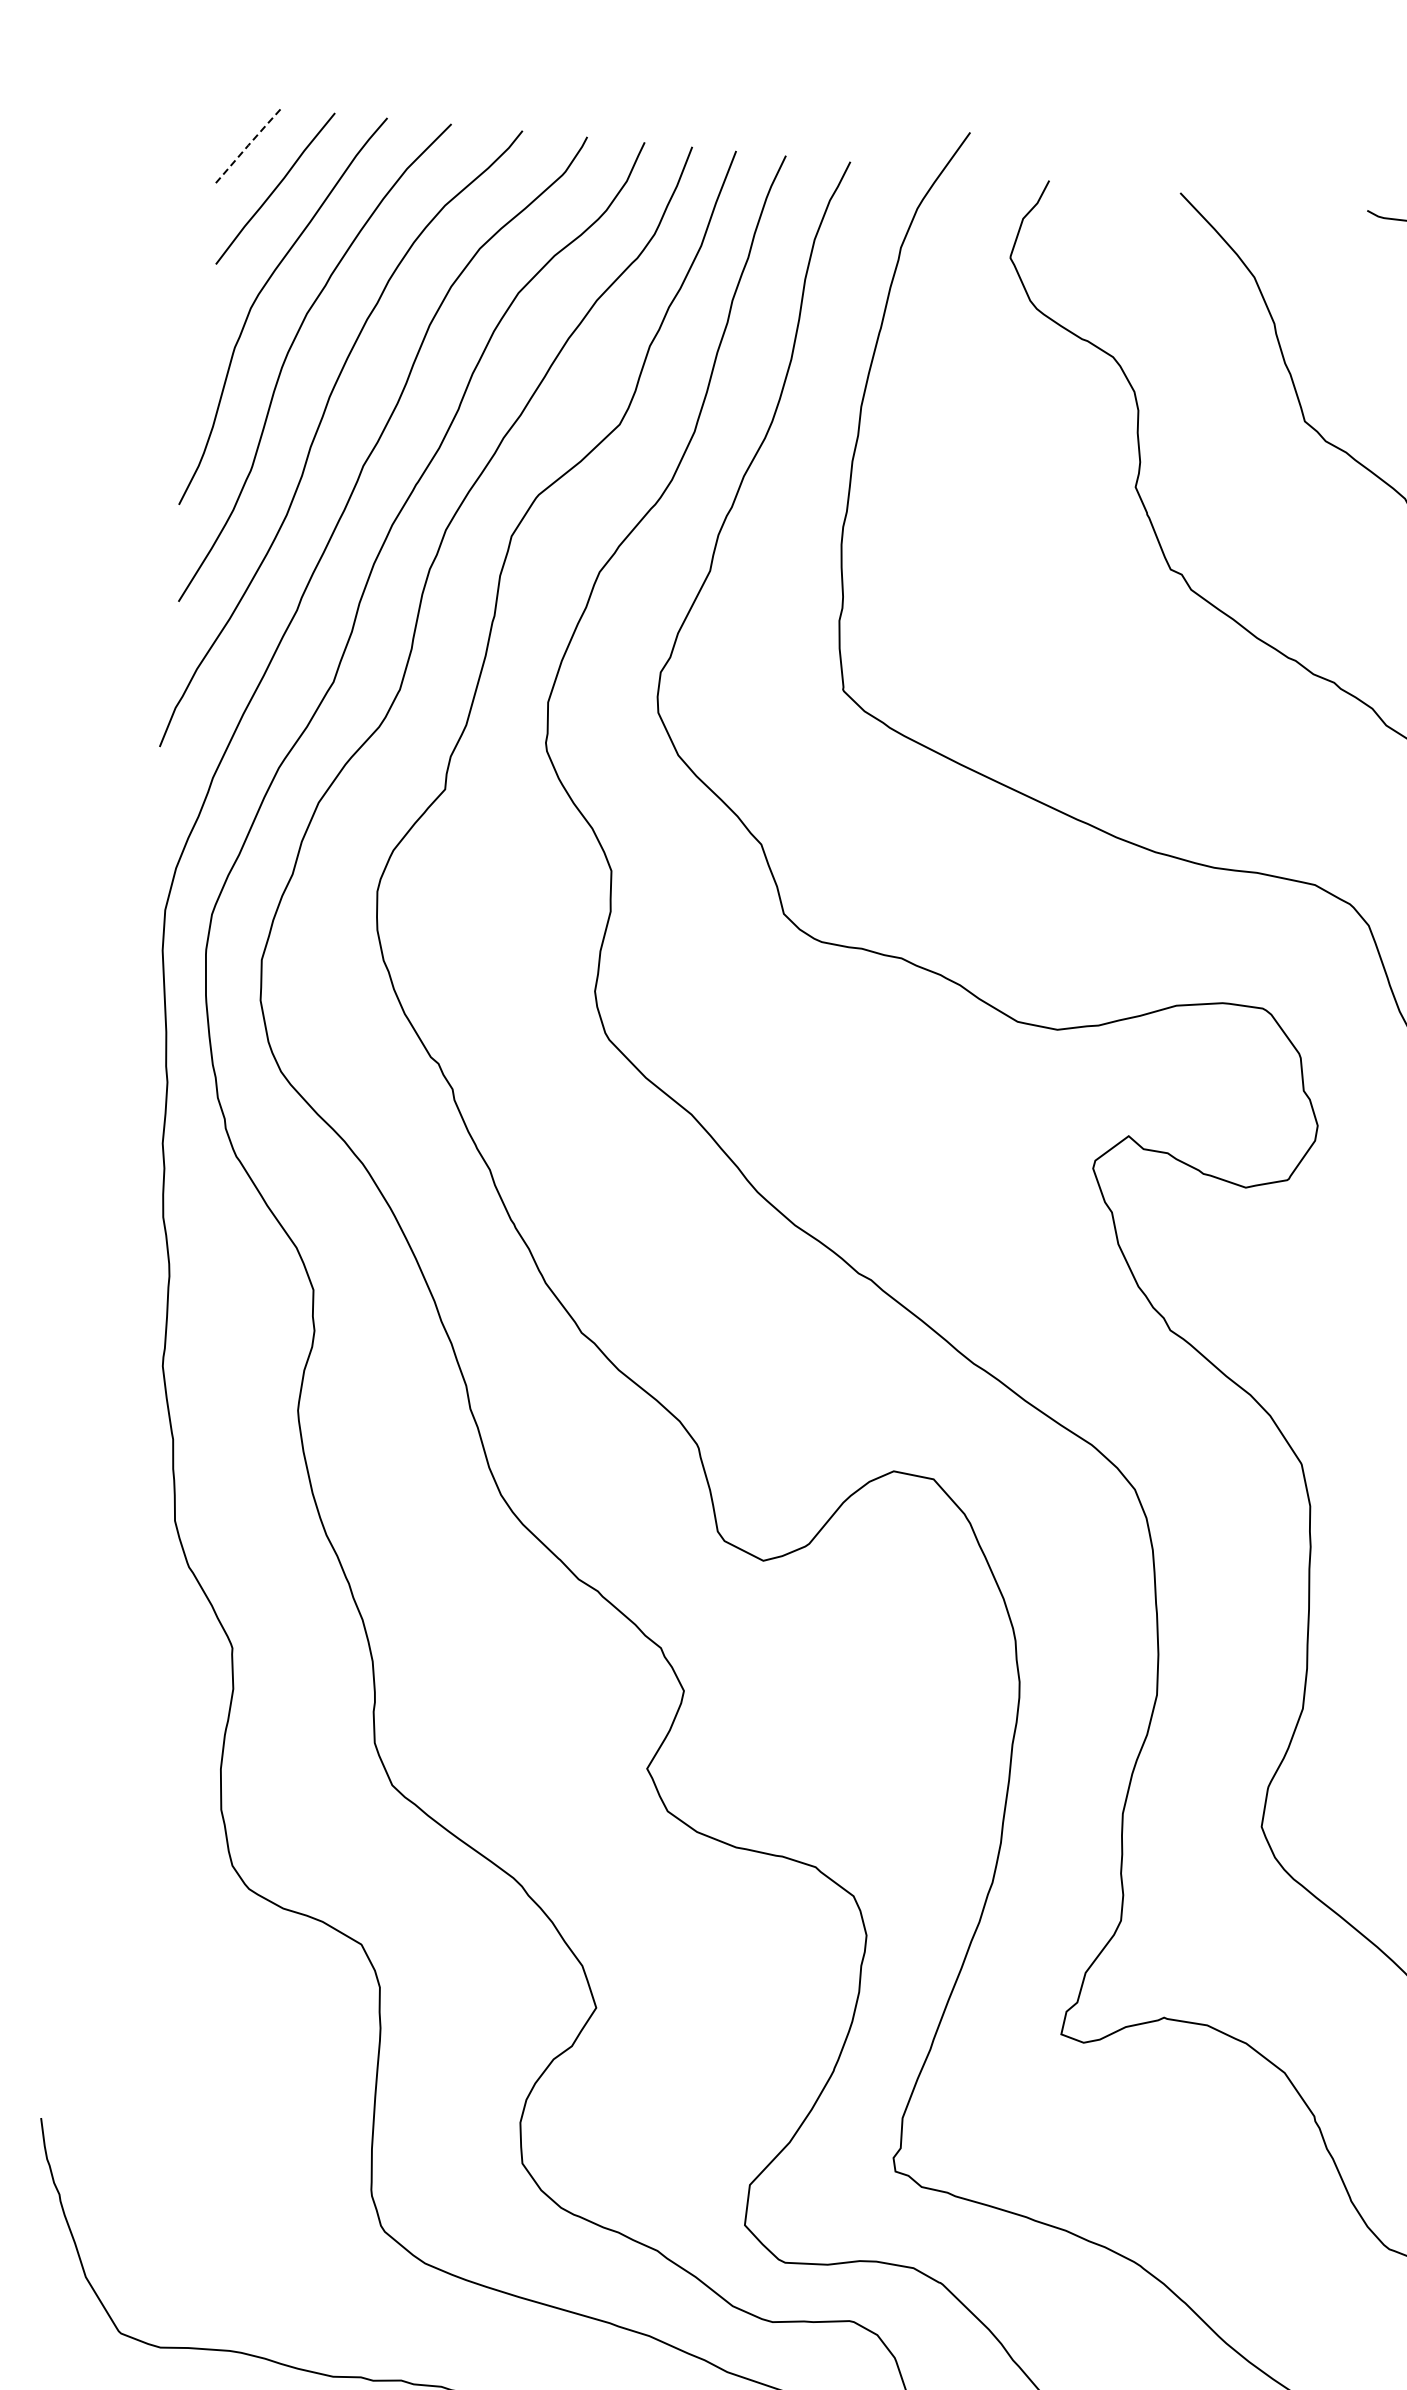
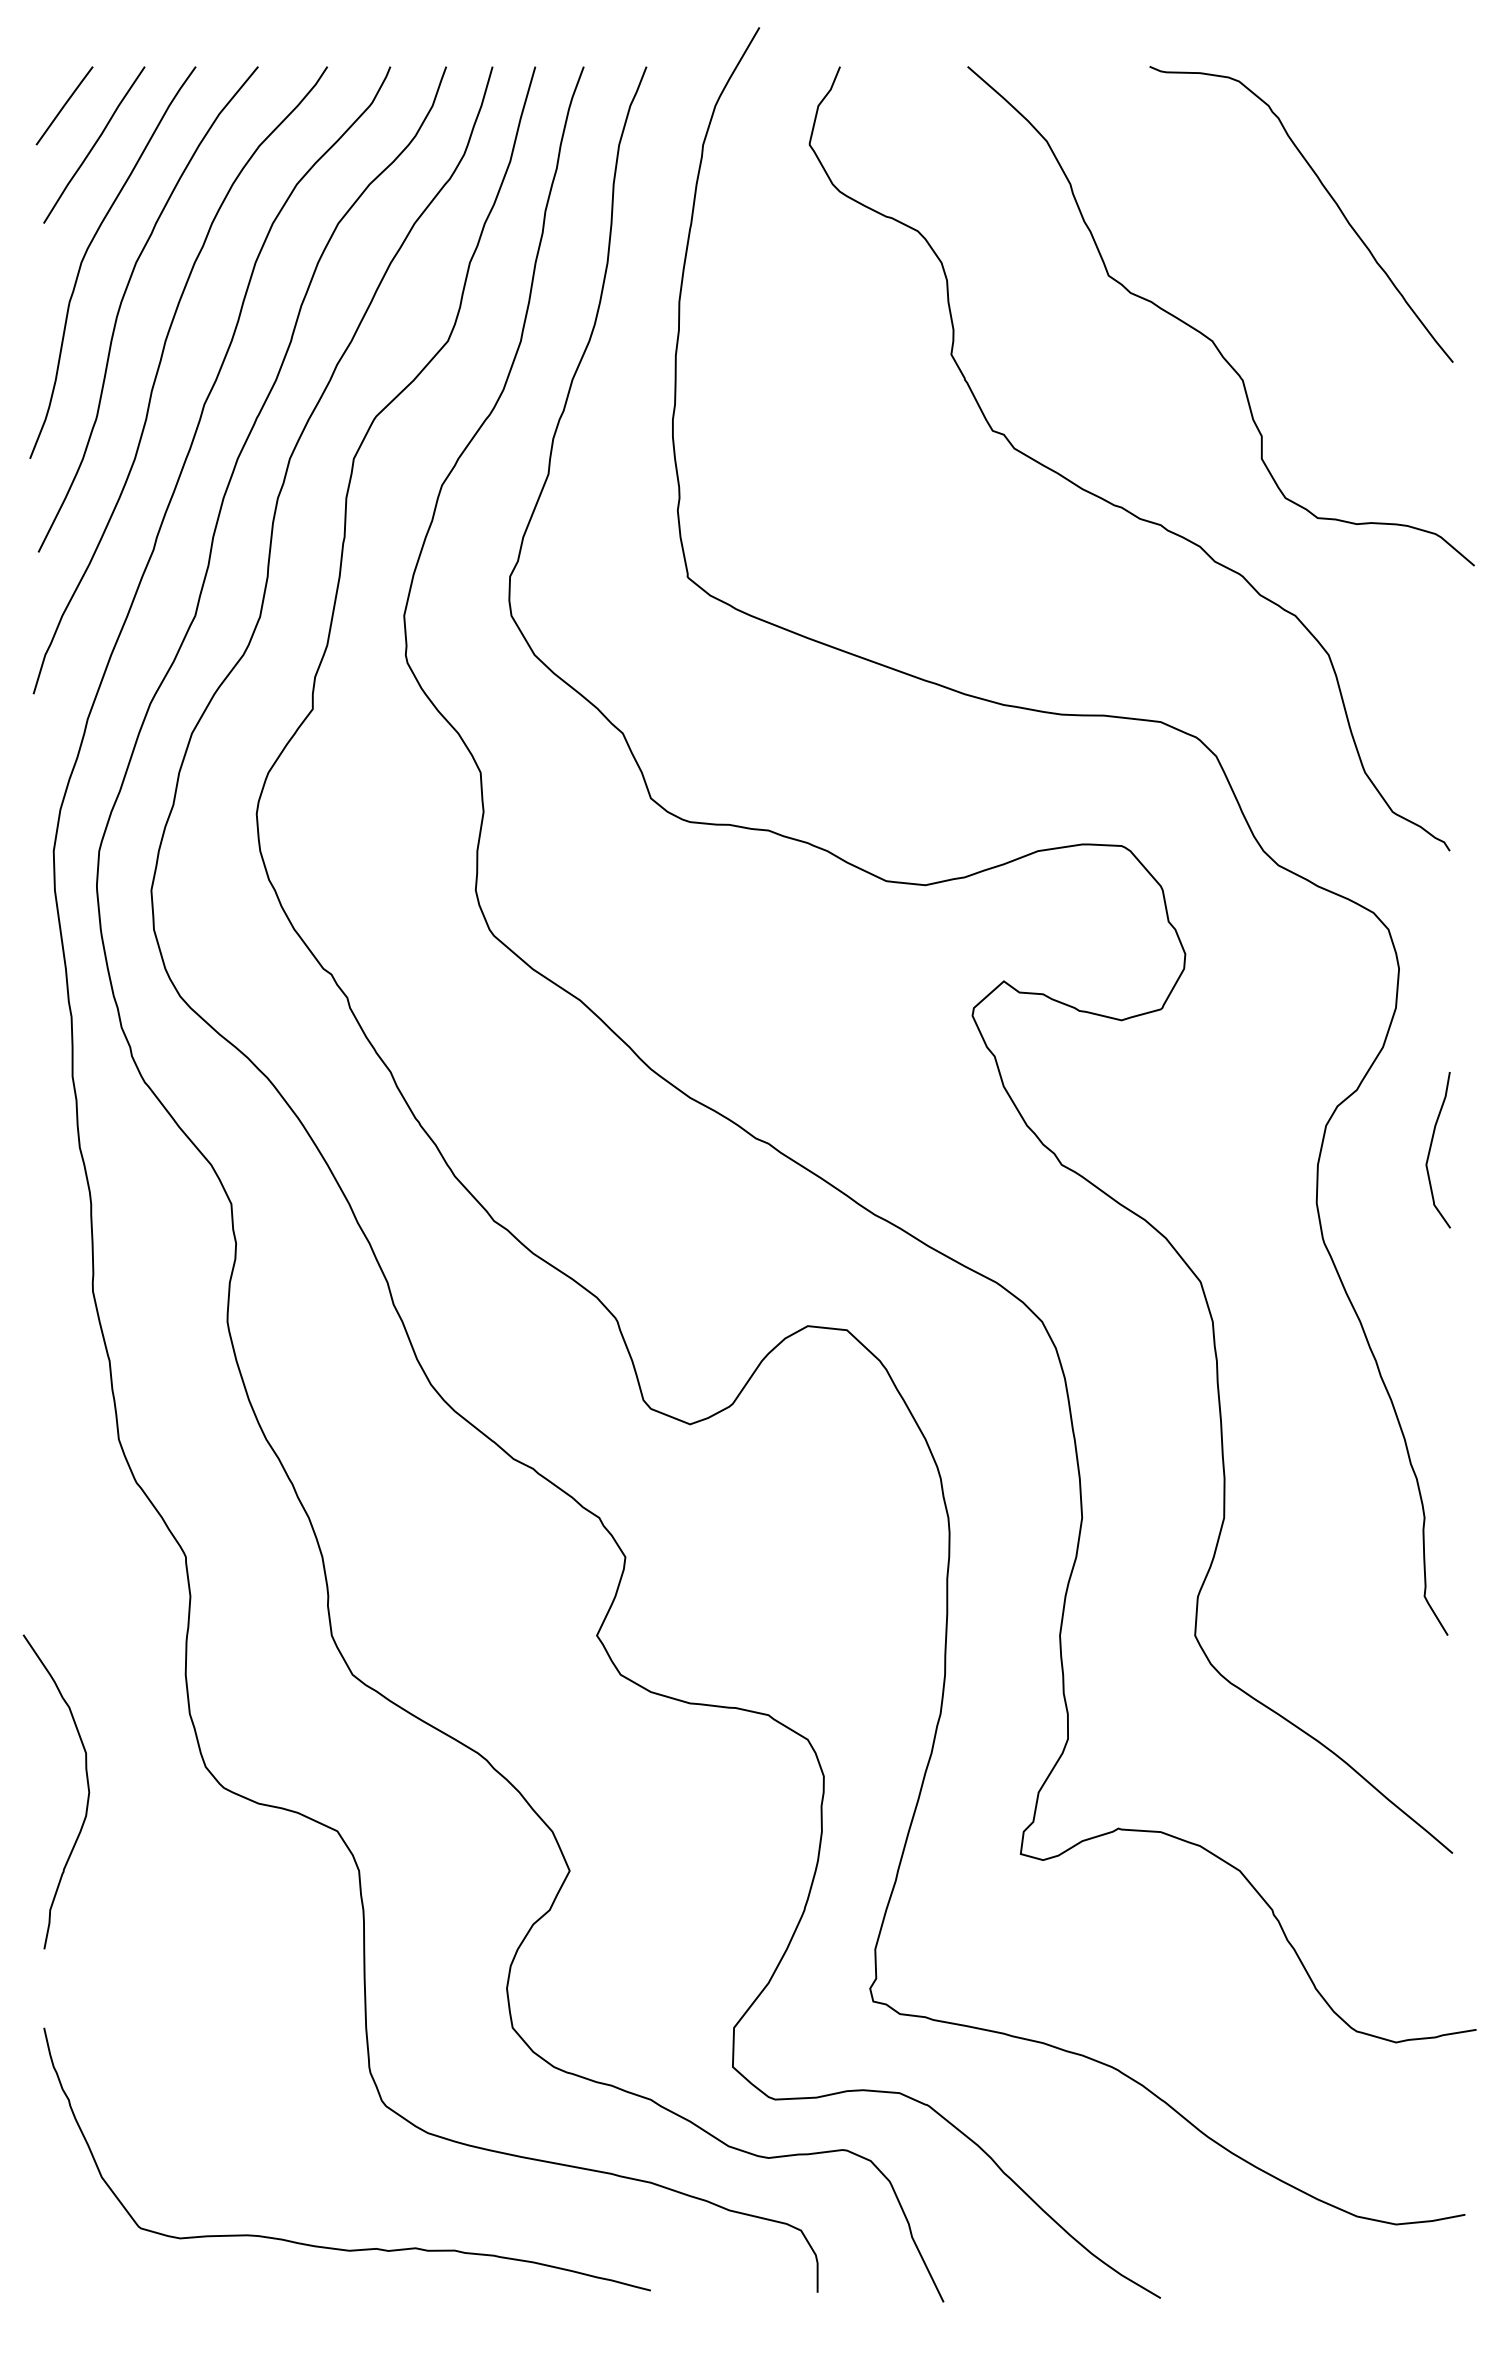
line: (248, 145) -> (64, 105), dashed -> solid
curve: (108, 1876) -> (87, 1788), added

